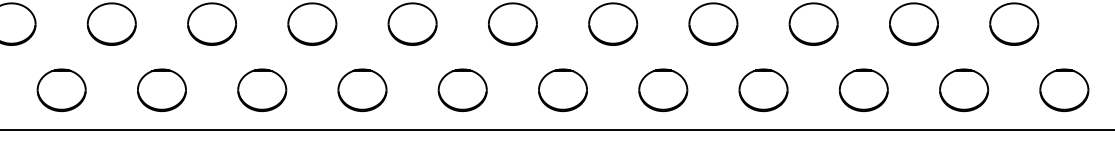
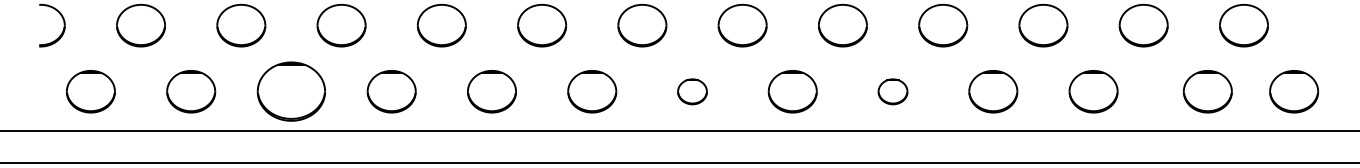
part: (61, 90) -> (291, 91), size x1.4
part: (462, 90) -> (692, 91), size x0.6
part: (662, 90) -> (892, 91), size x0.6
part: (963, 90) -> (1207, 91), moved

